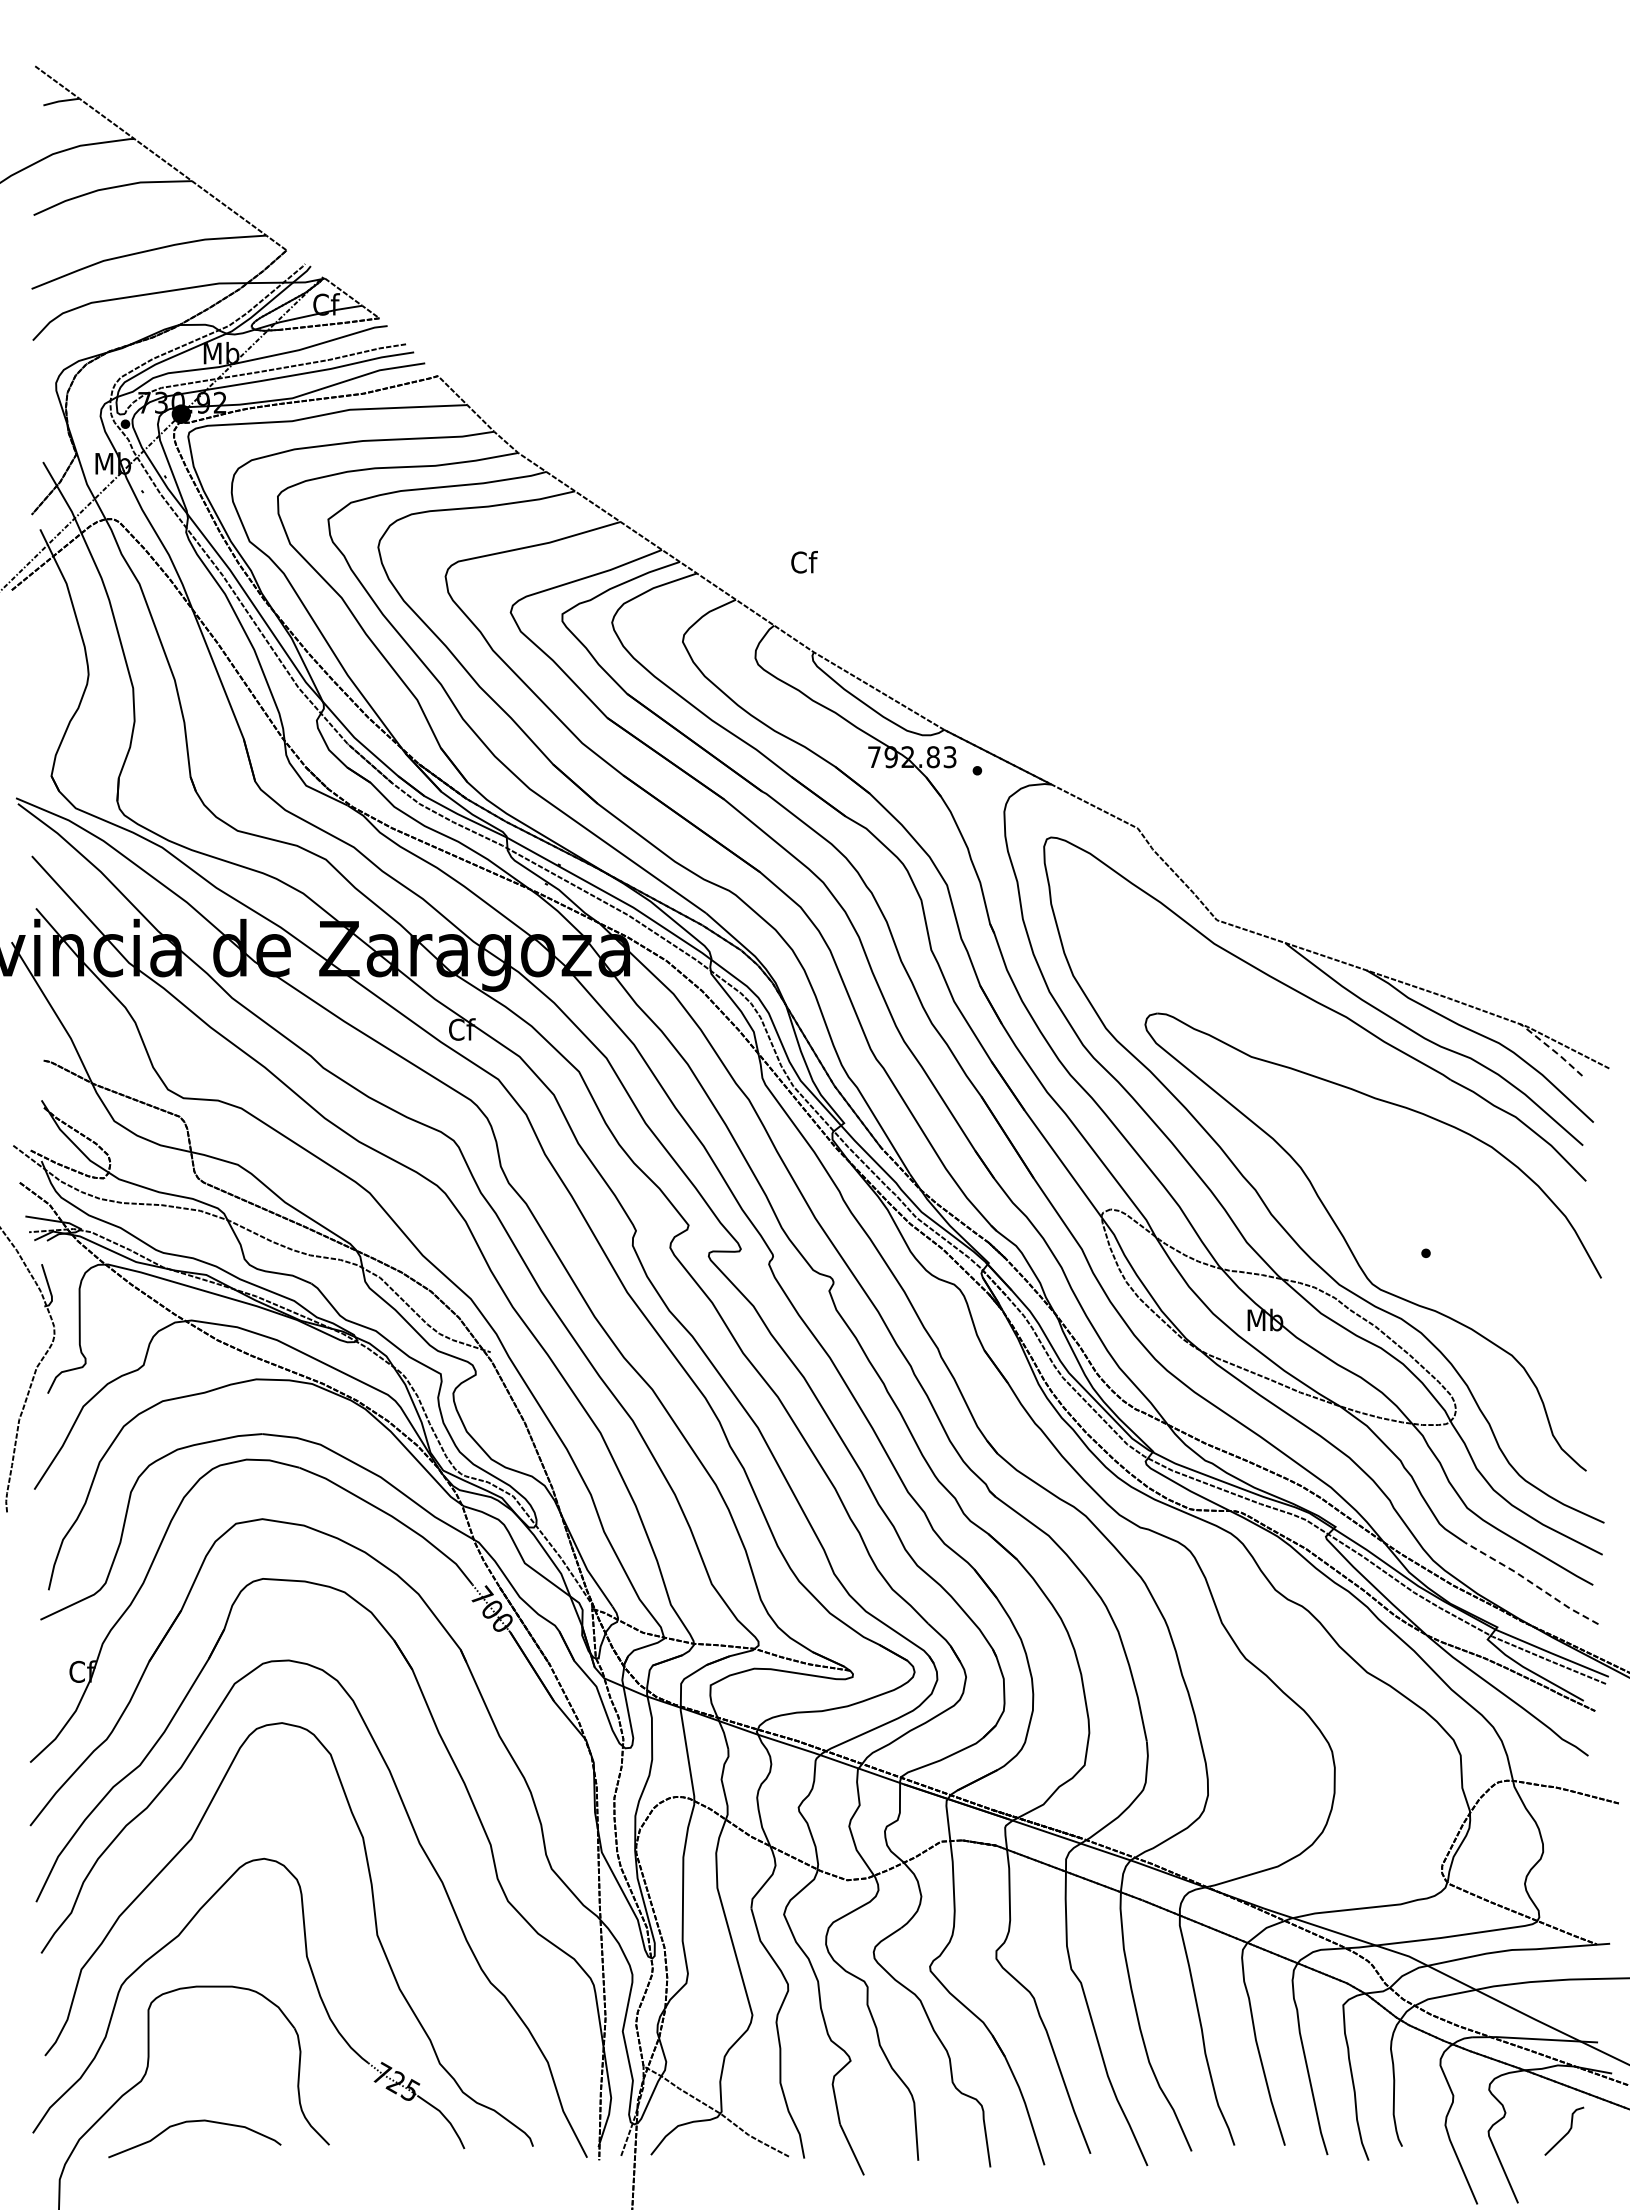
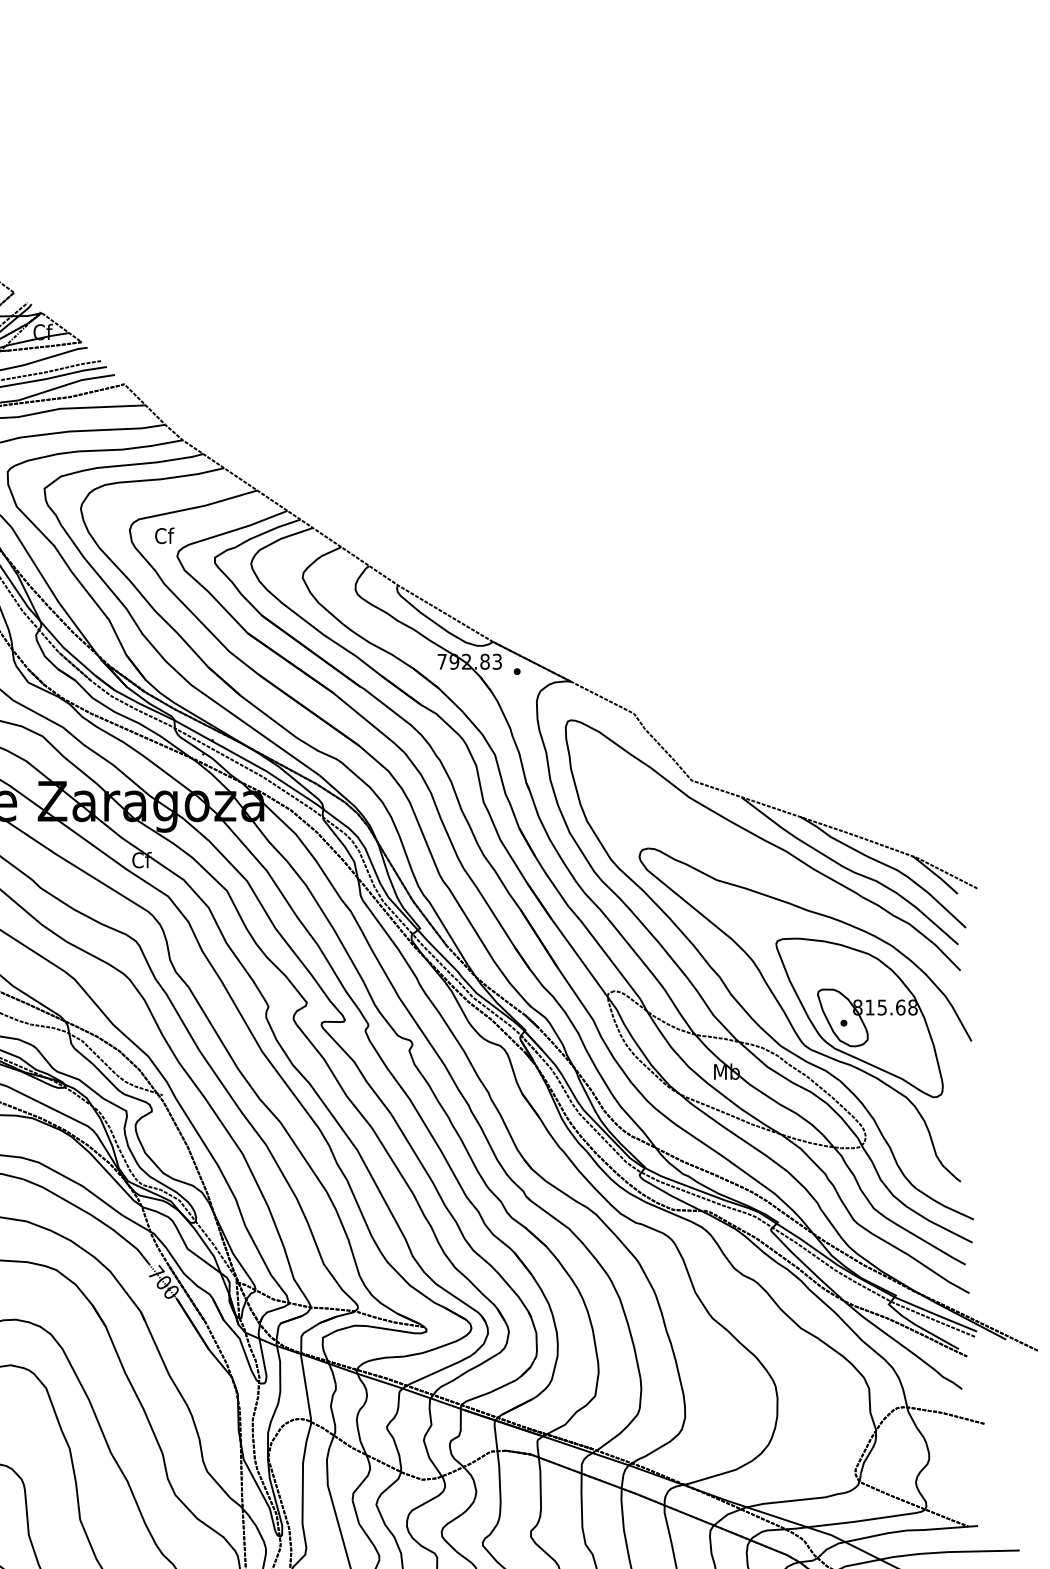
text: (804, 562) -> (164, 536), moved
line: (1551, 1048) -> (935, 873), dashed -> solid
part: (1447, 1245) -> (859, 1017), added
line: (1532, 1583) -> (921, 1263), dashed -> solid

